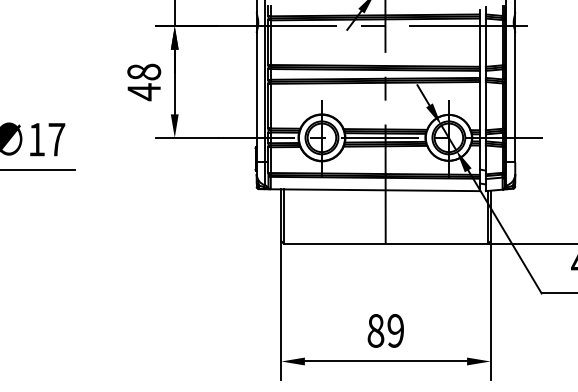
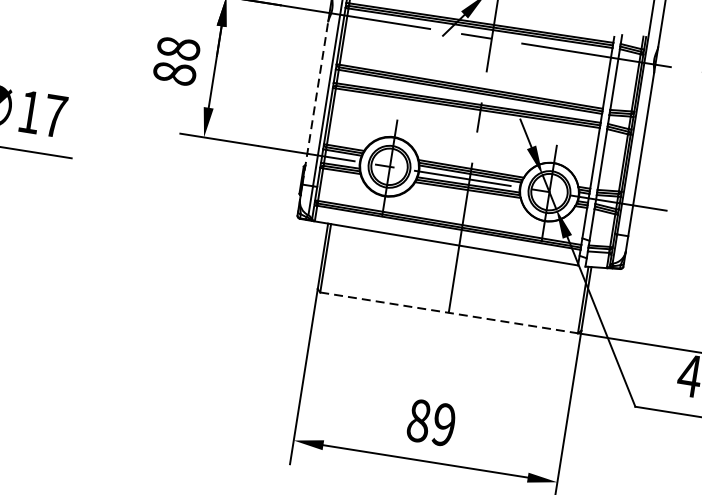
text: (144, 92) -> (174, 74), 48 -> 88
line: (256, 97) -> (315, 102), solid -> dashed
line: (386, 243) -> (449, 312), solid -> dashed

